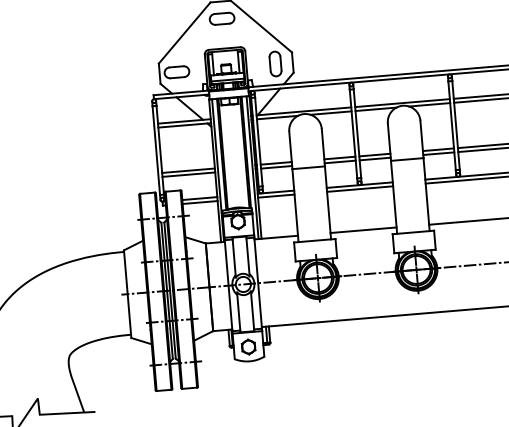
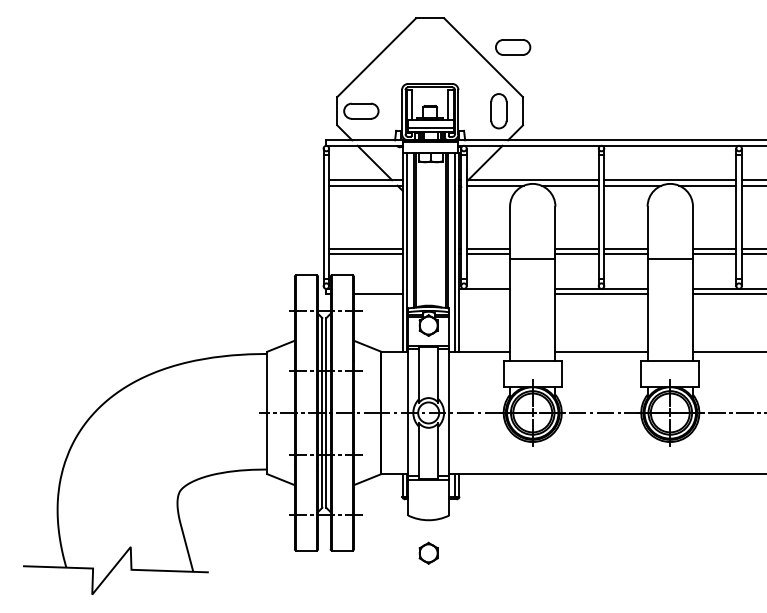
part: (222, 18) -> (513, 47), moved
line: (276, 196) -> (484, 294), removed
line: (199, 198) -> (377, 288), removed
part: (248, 346) -> (428, 552), moved

